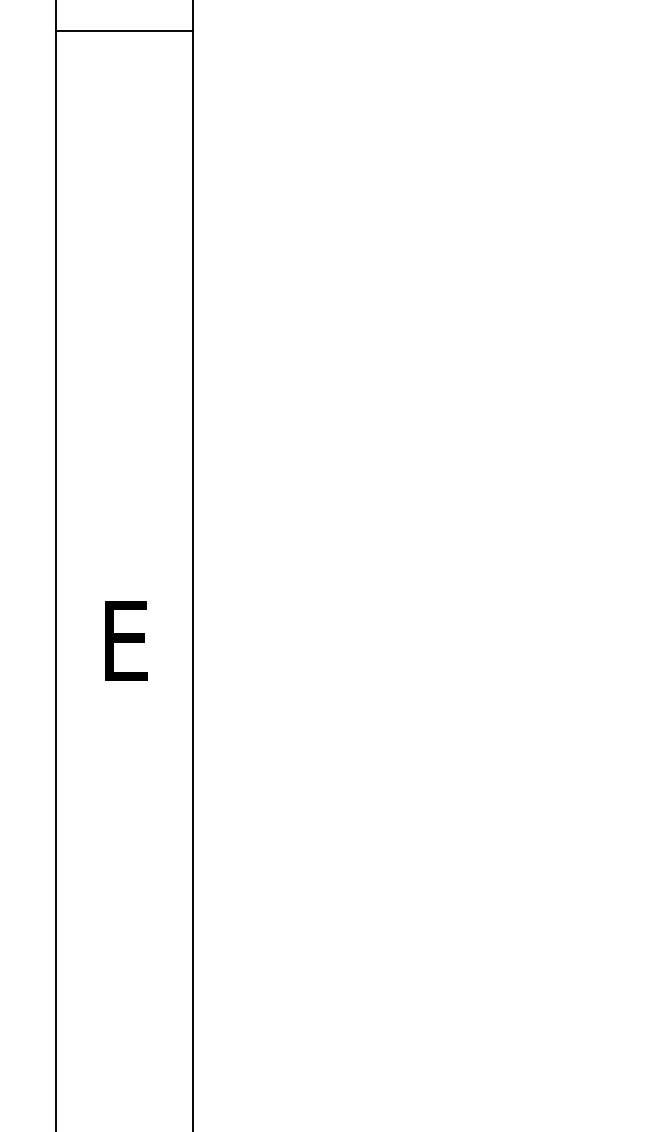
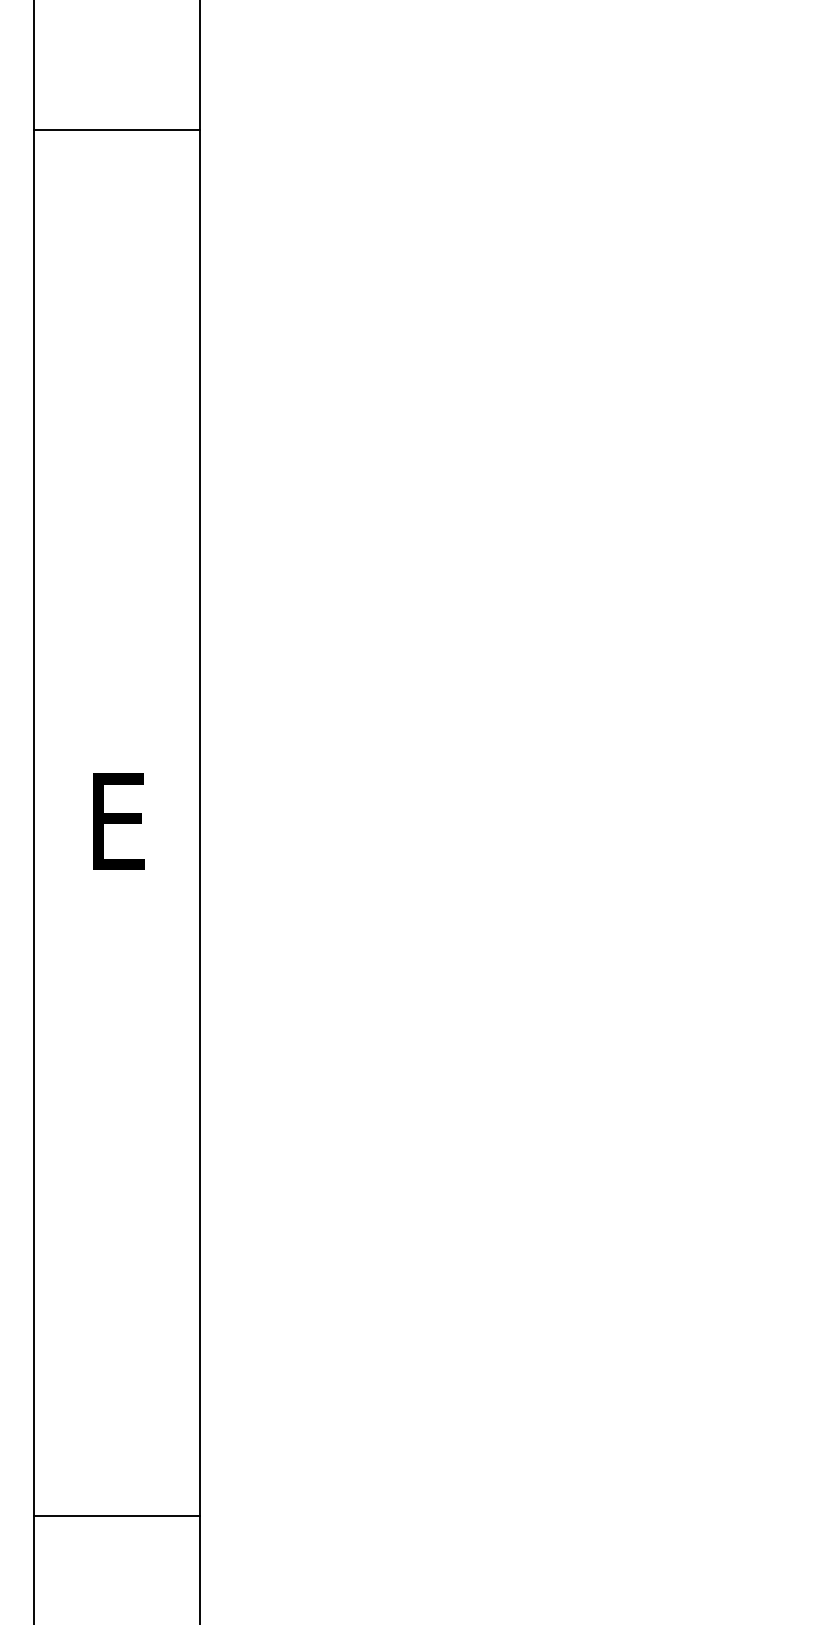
line: (124, 31) -> (116, 129), moved

